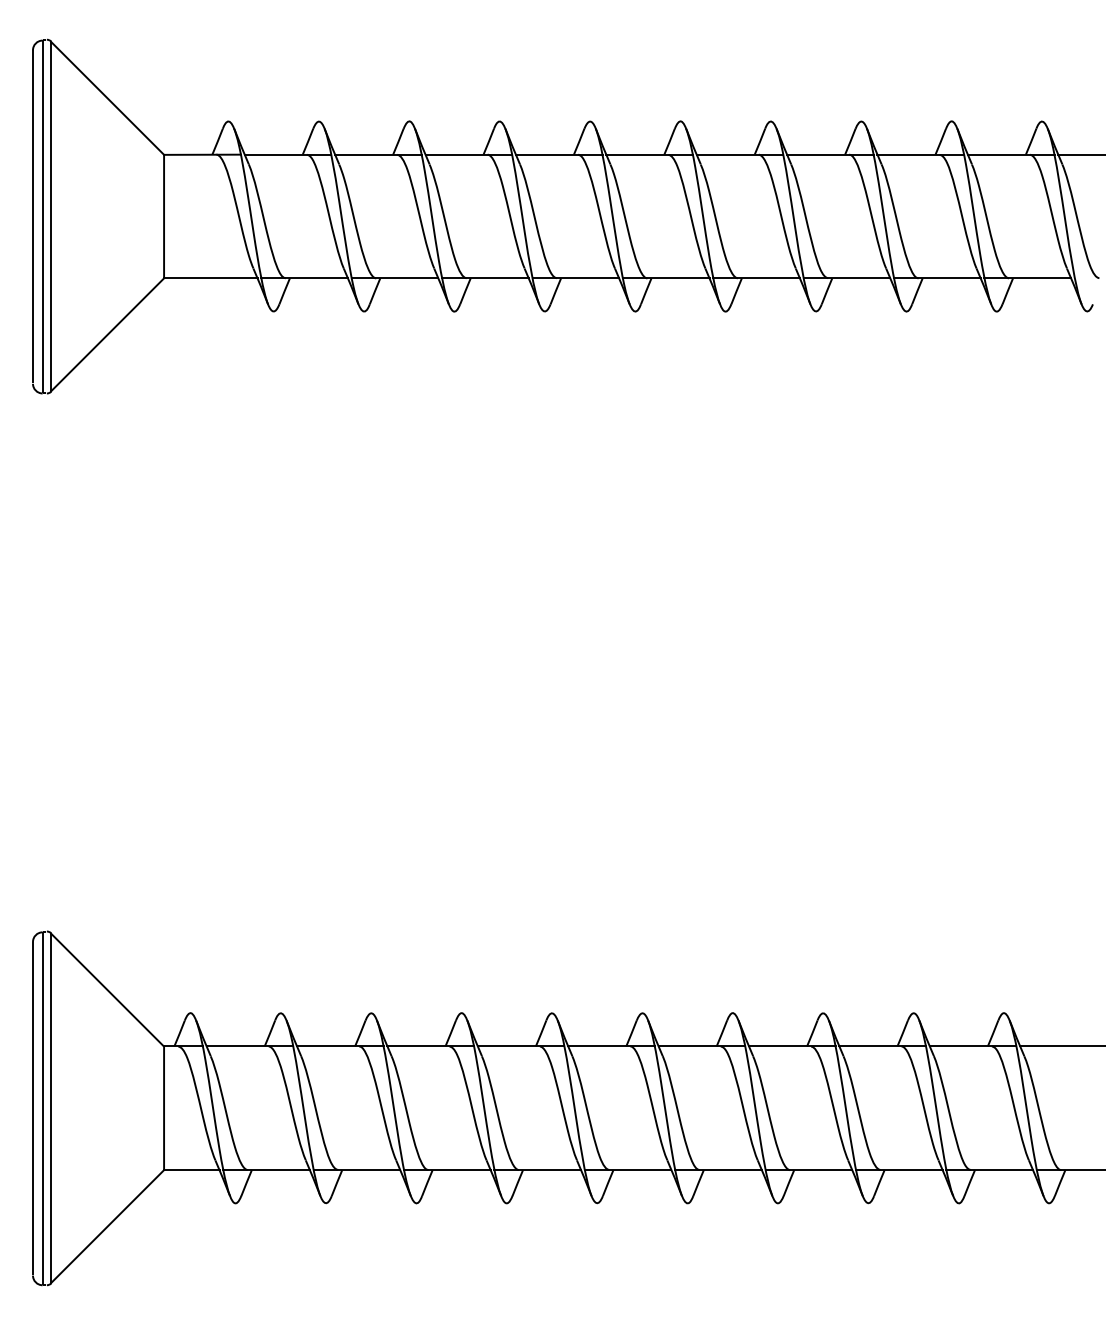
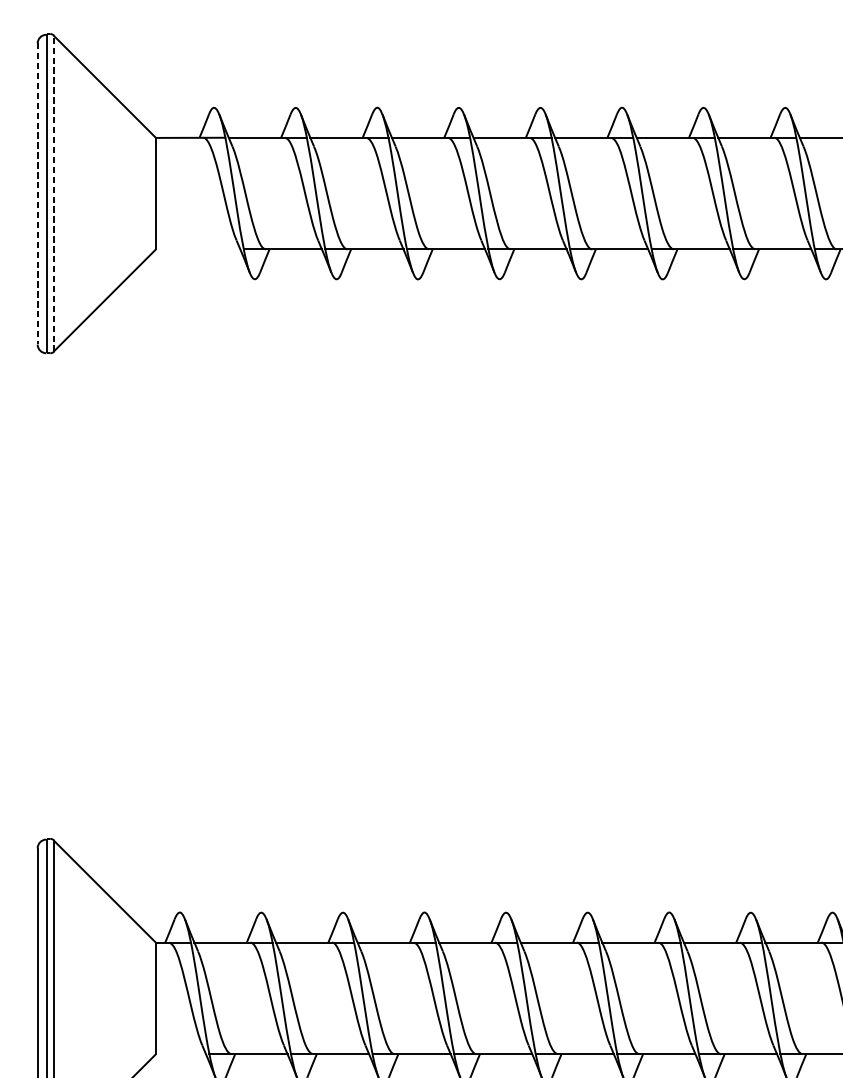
line: (33, 216) -> (38, 193), solid -> dashed
line: (50, 216) -> (53, 193), solid -> dashed
line: (210, 278) -> (197, 249), removed
line: (191, 1170) -> (180, 1054), removed

